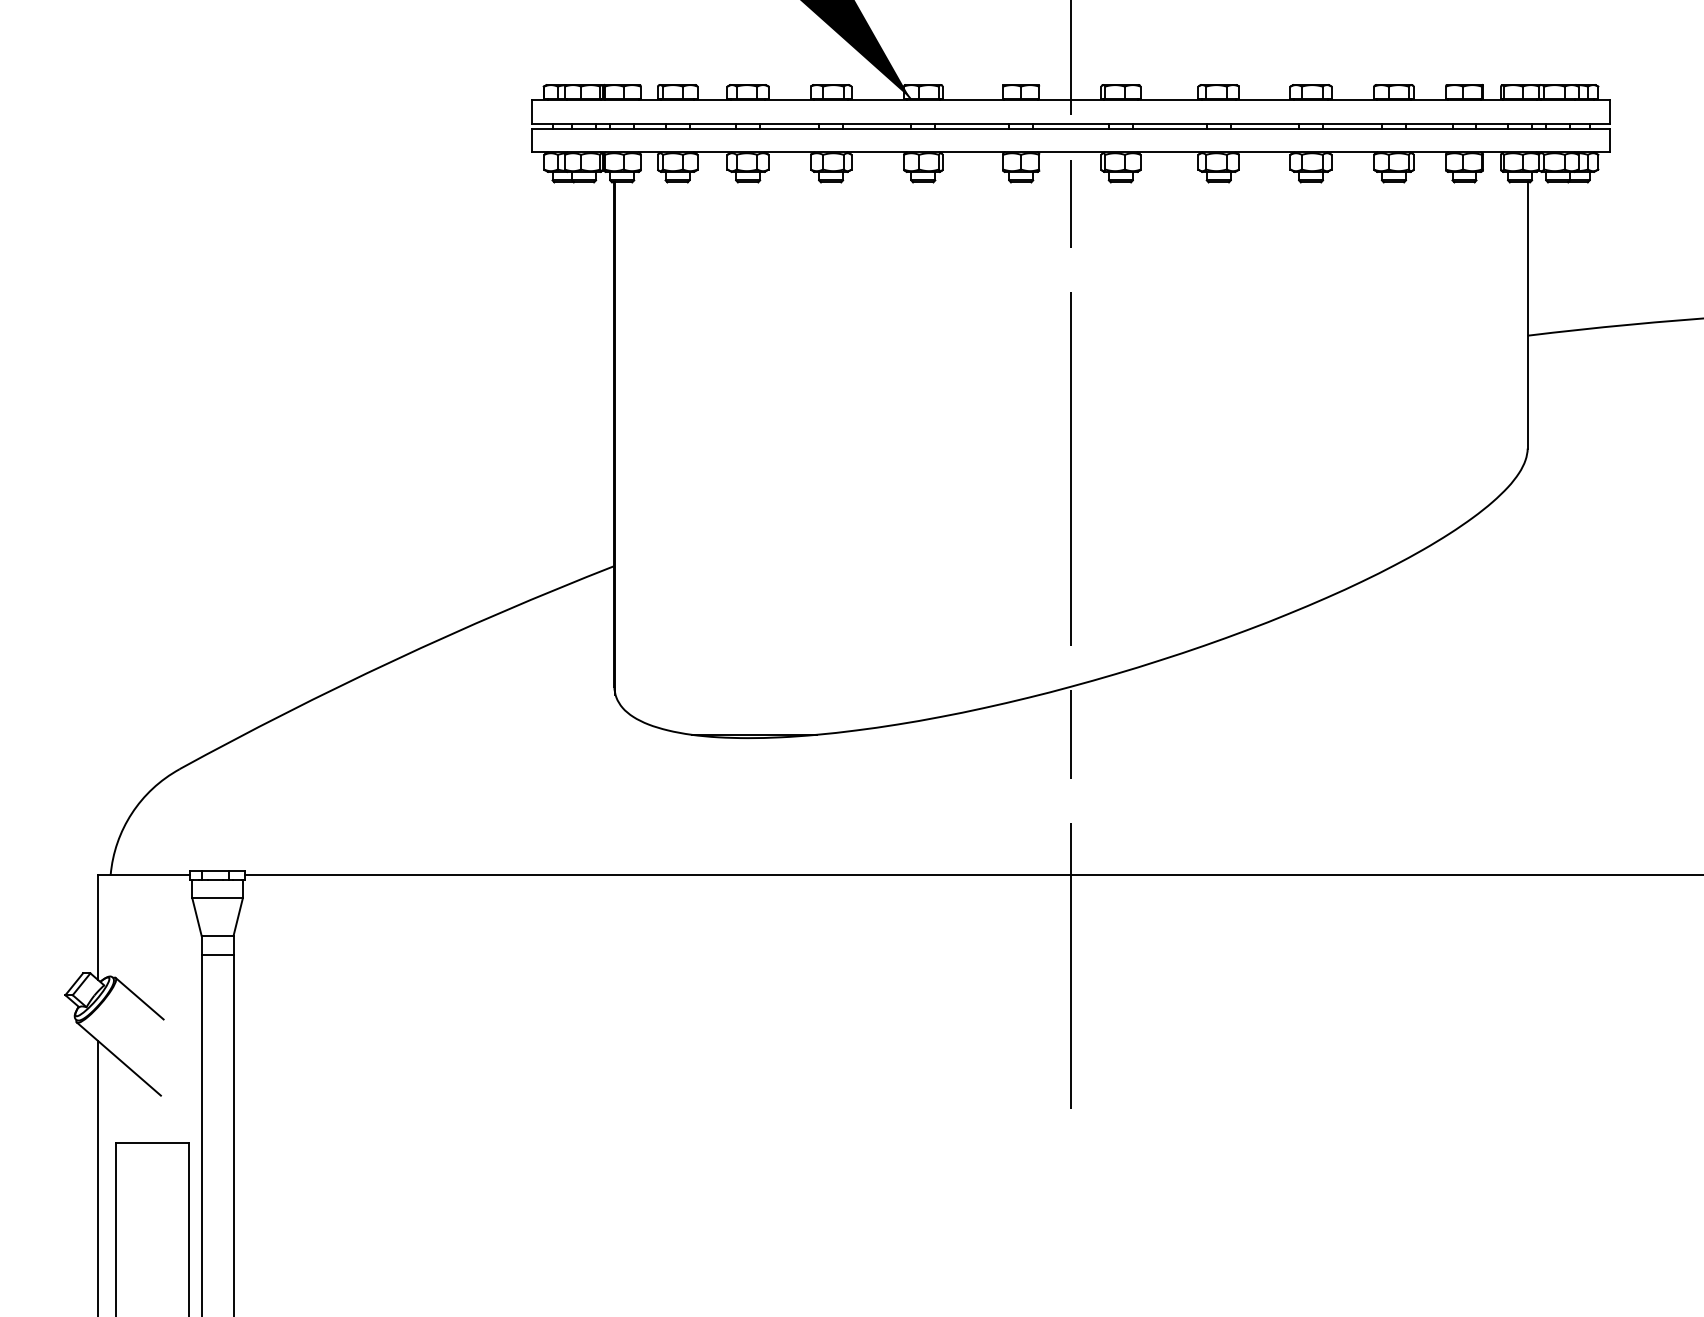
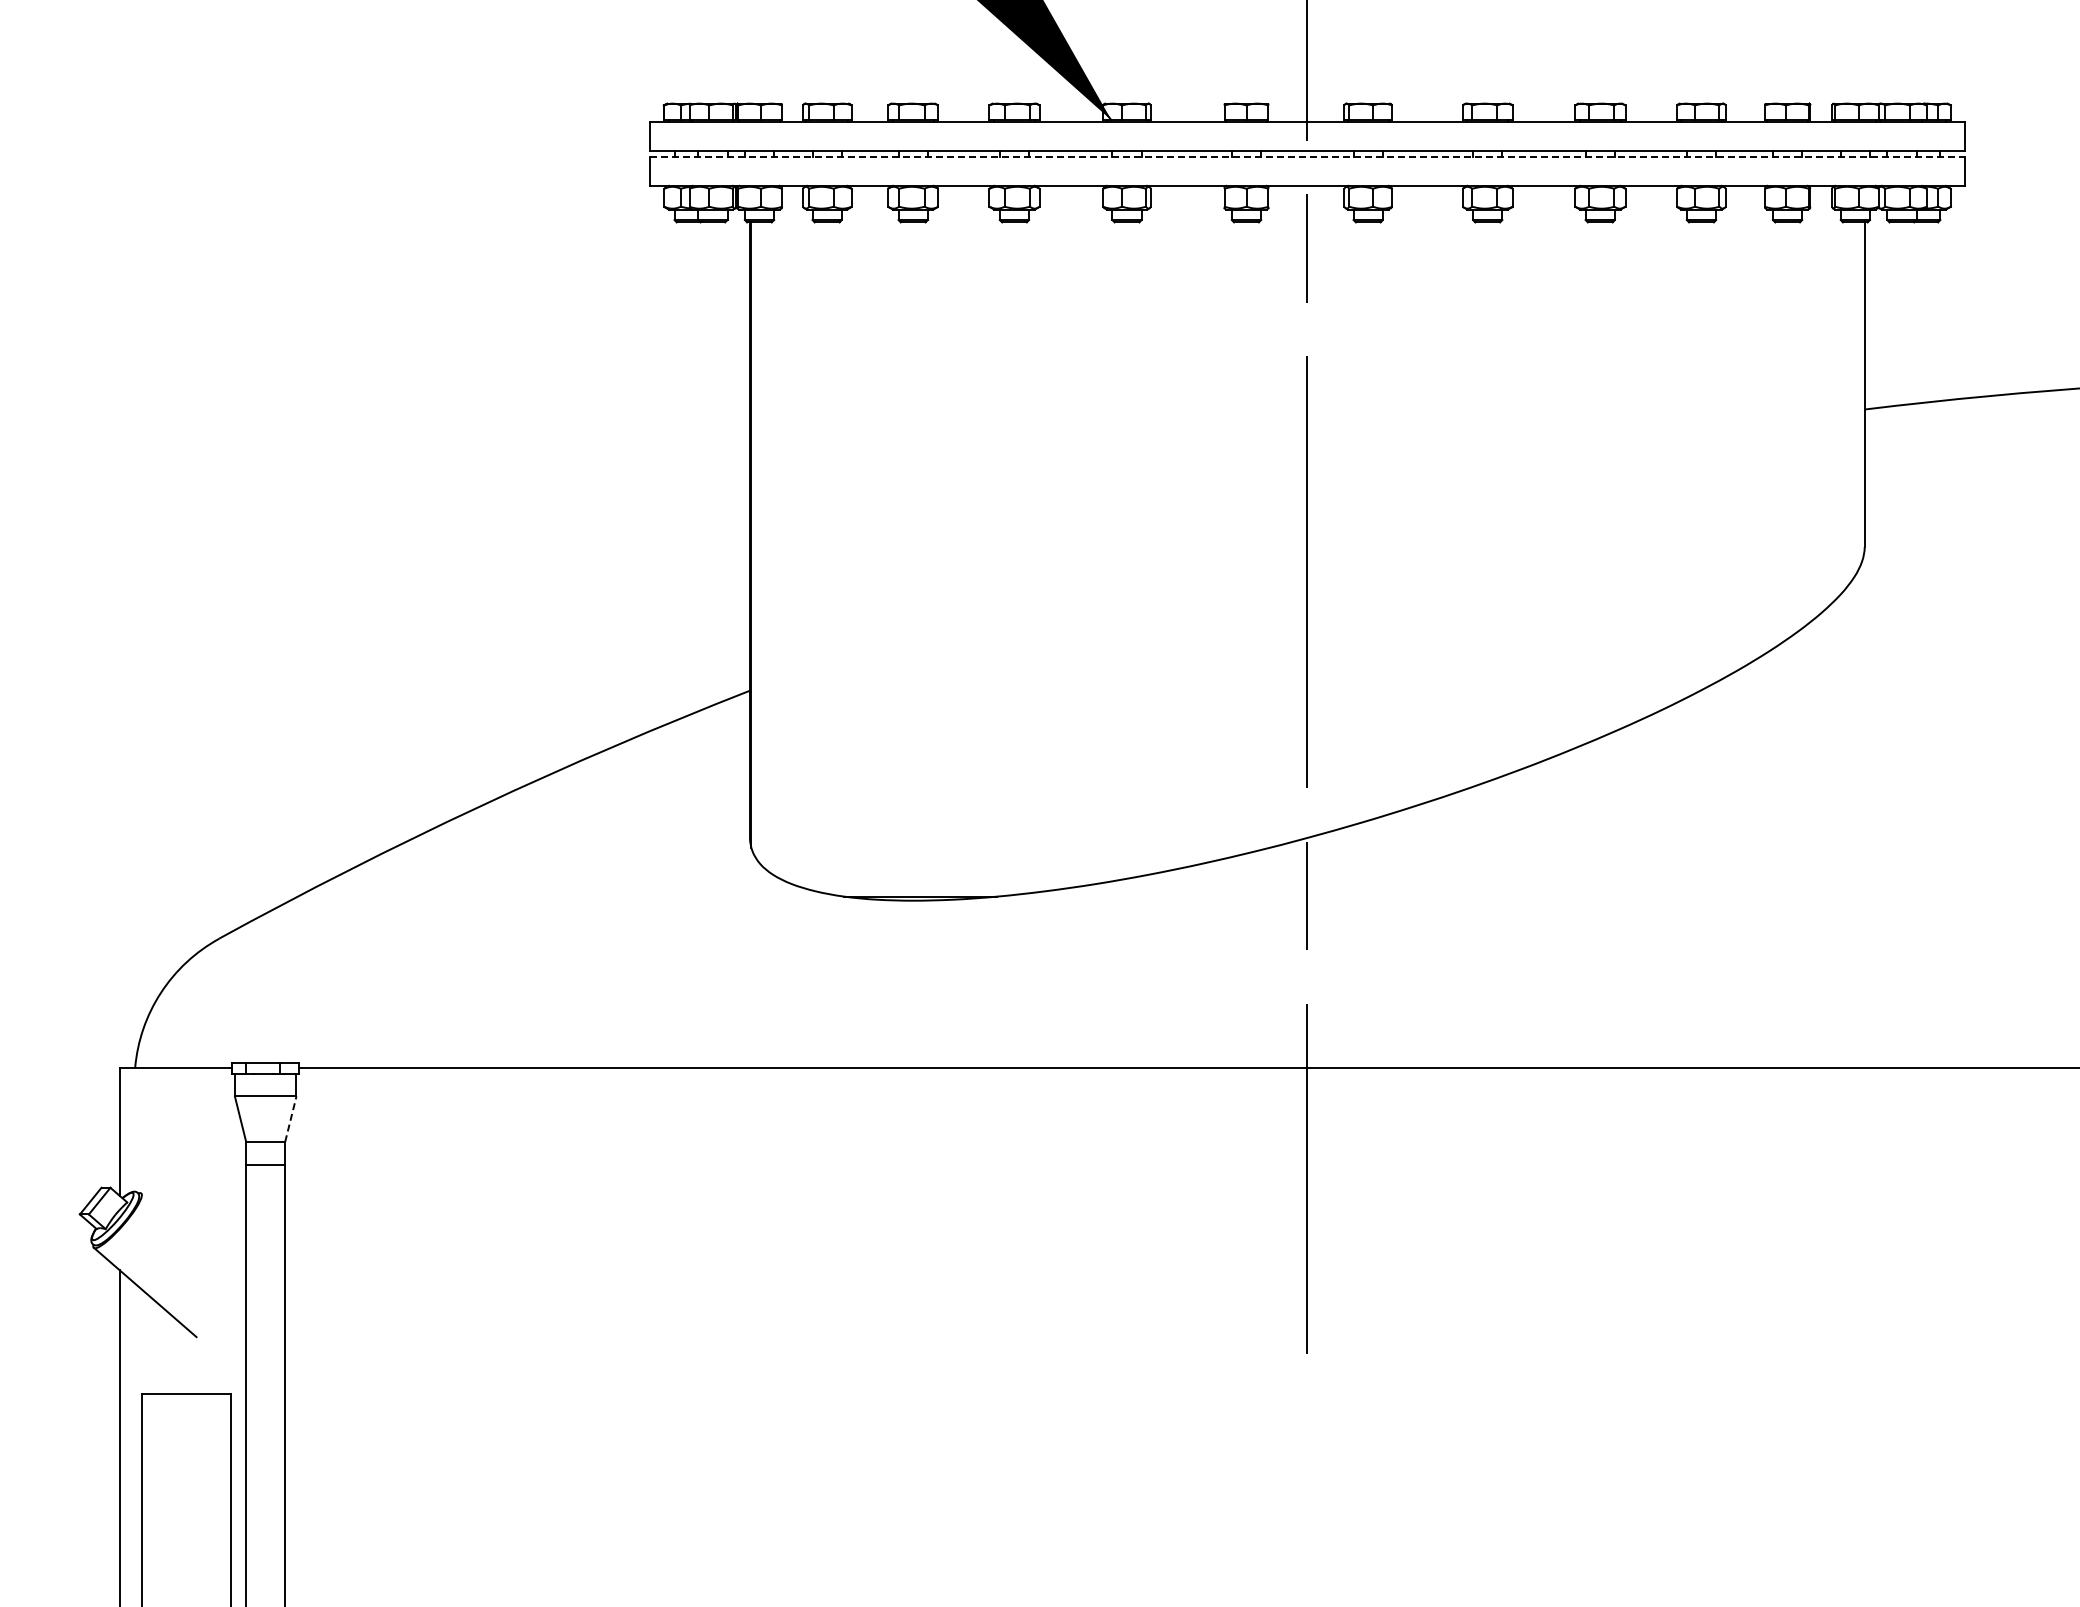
line: (1071, 128) -> (1307, 156), solid -> dashed
line: (237, 917) -> (290, 1119), solid -> dashed
line: (139, 998) -> (170, 1218), removed

